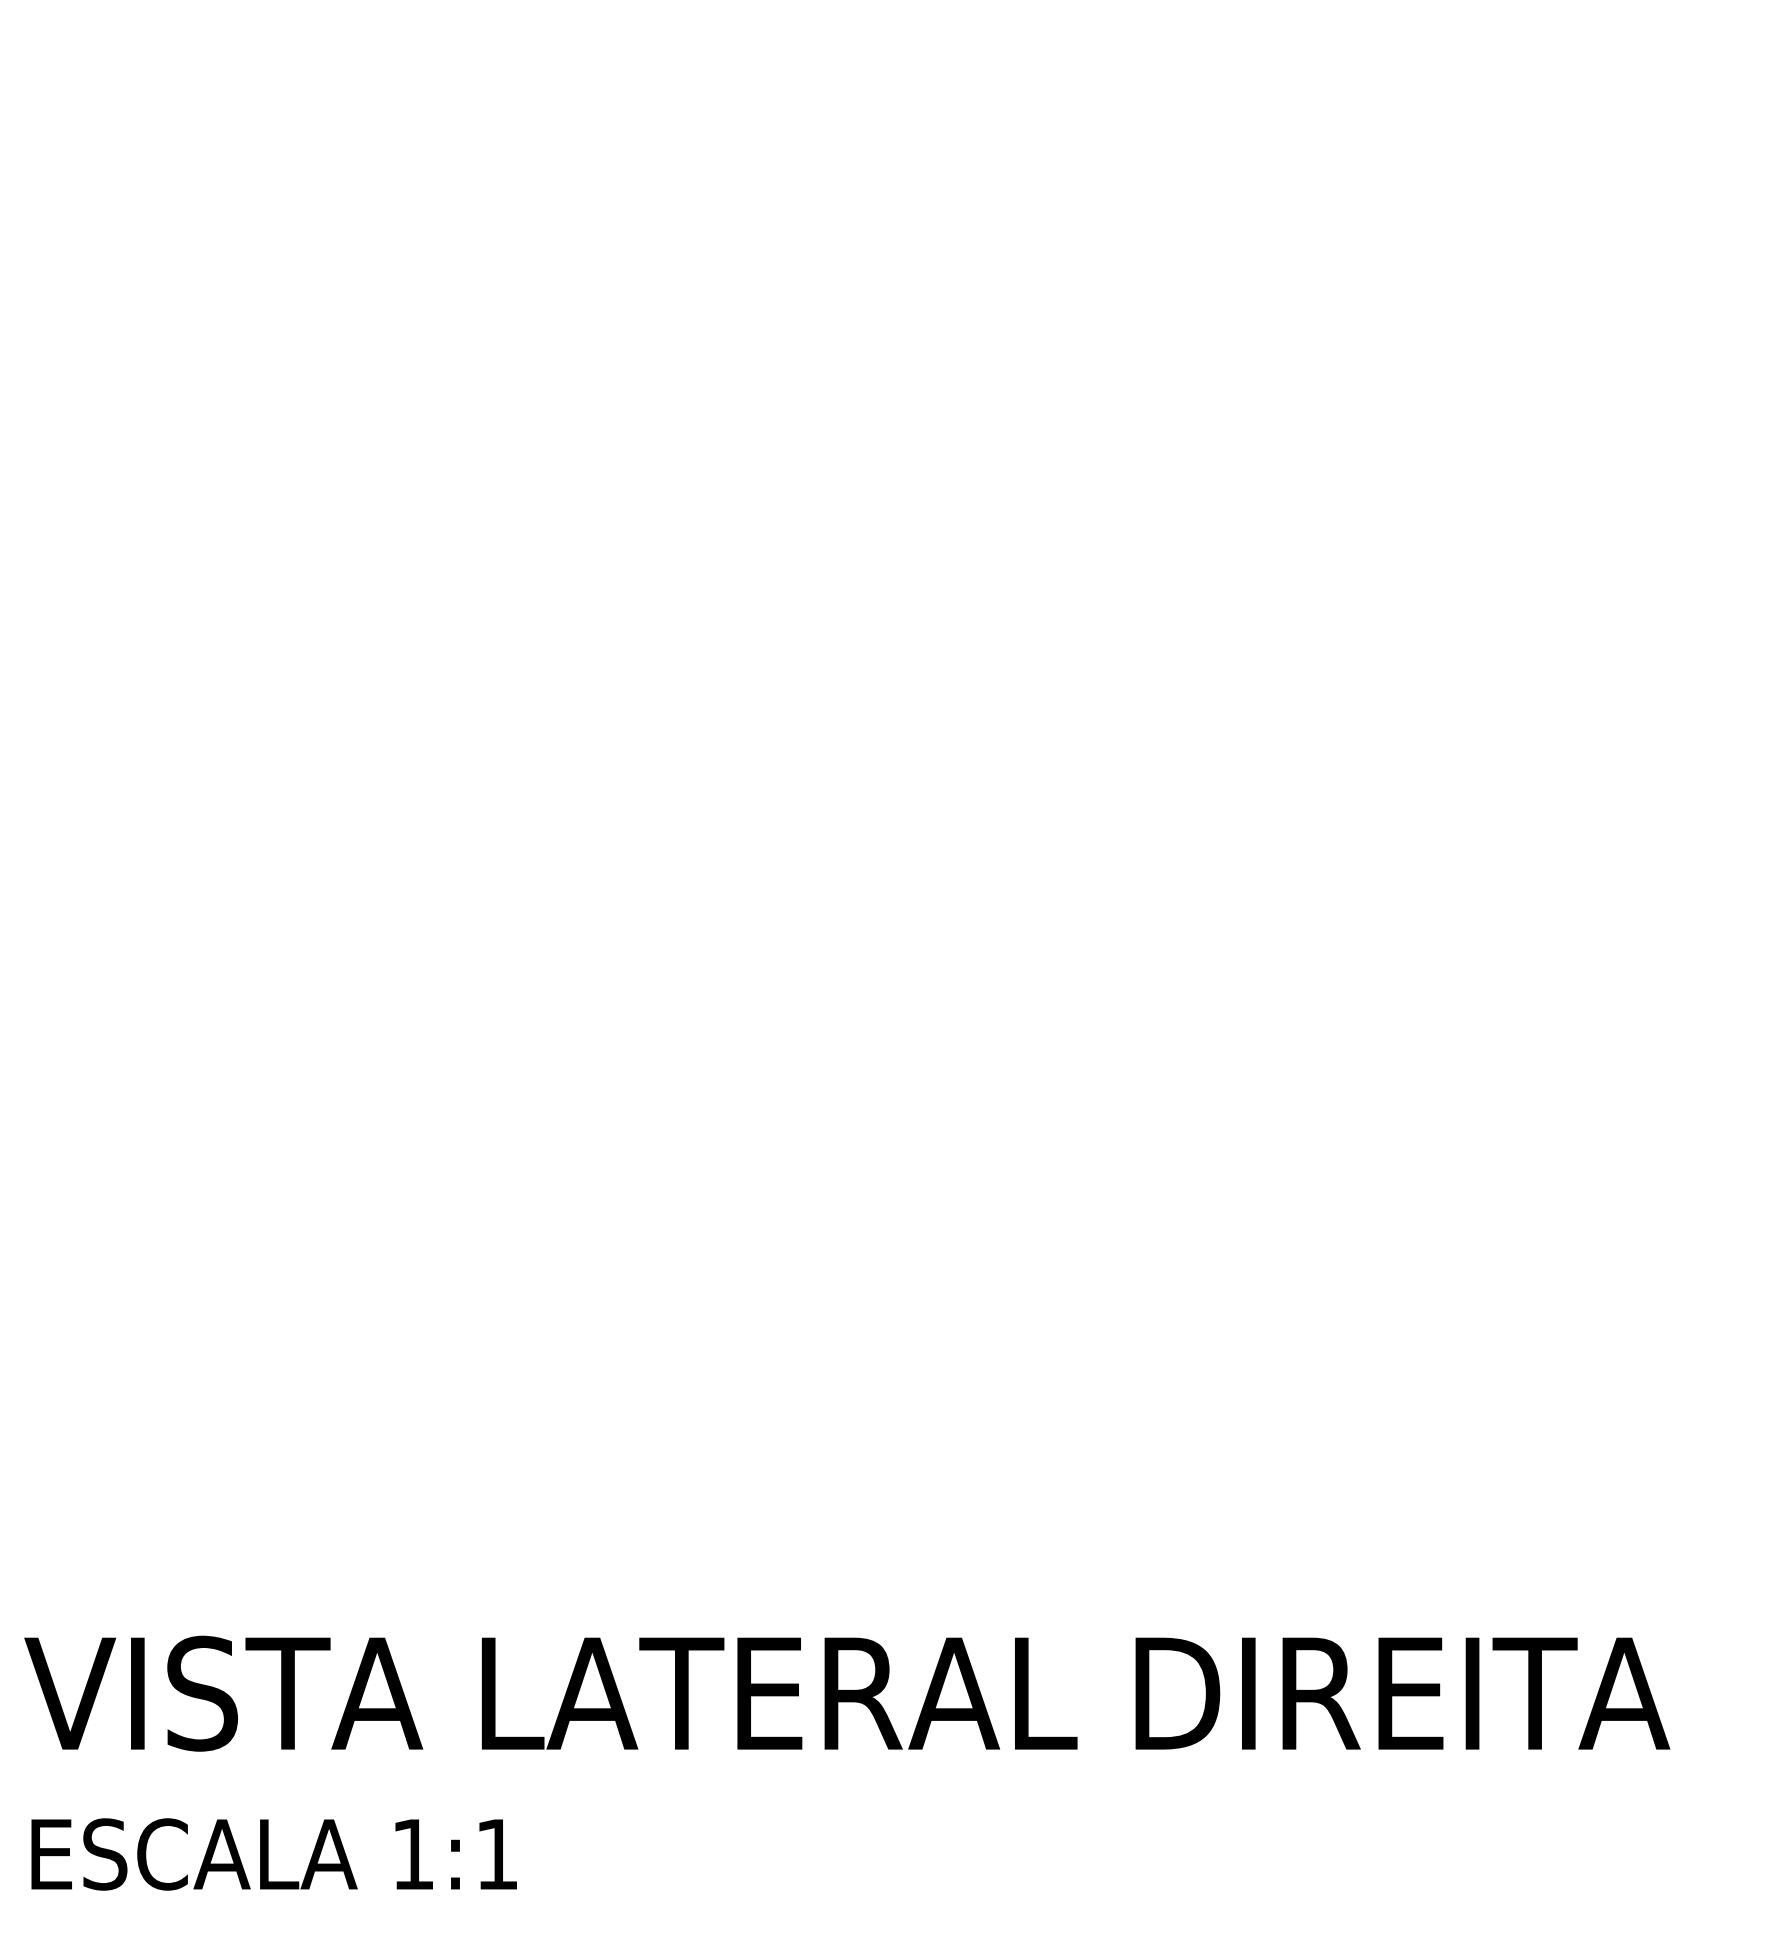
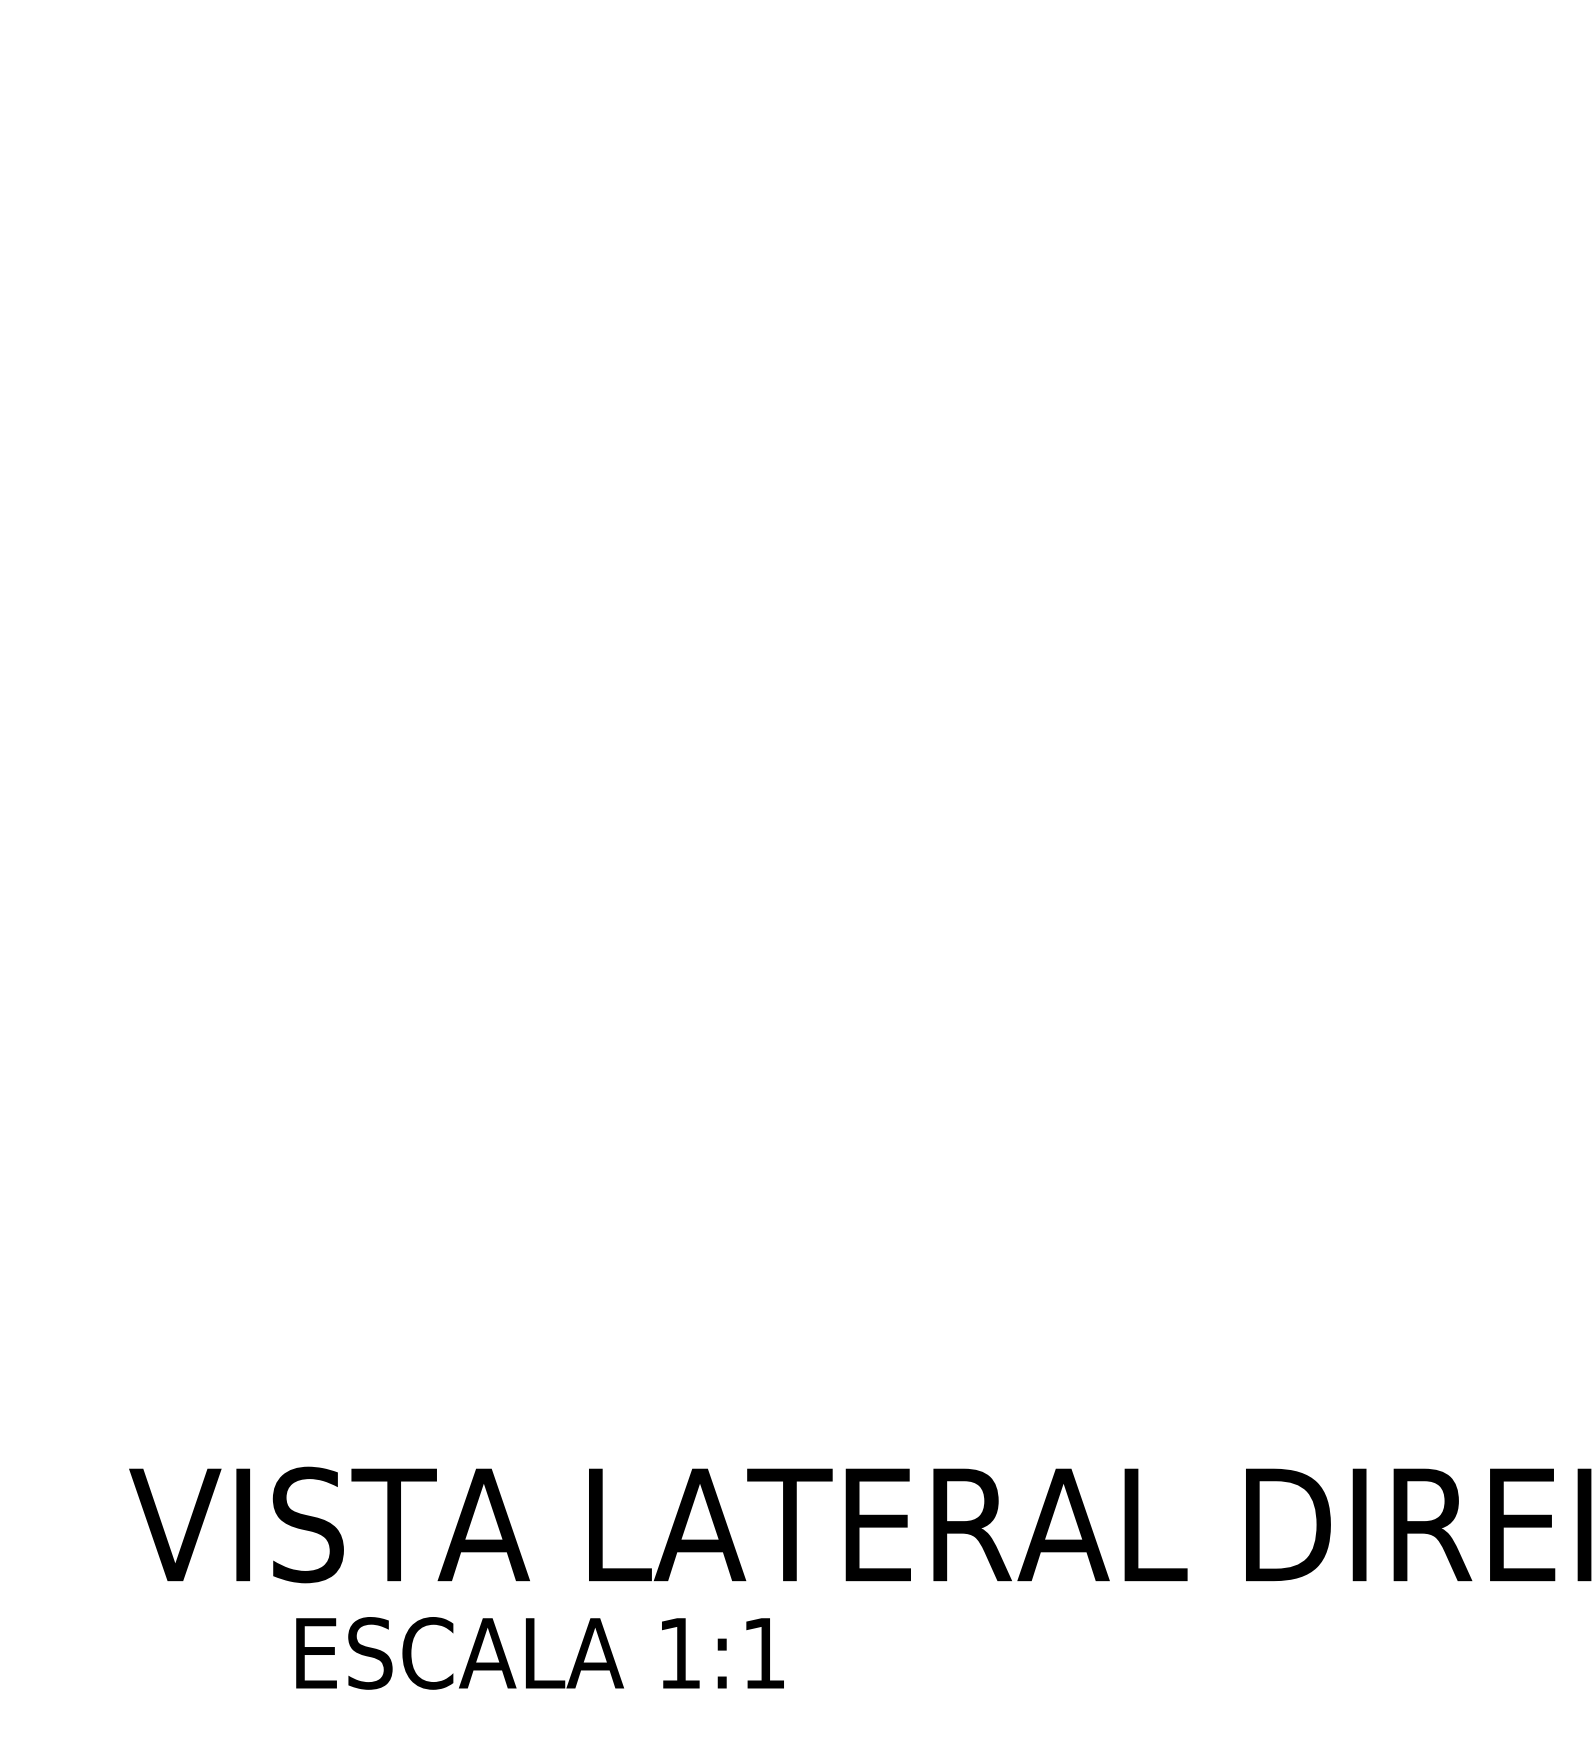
text: (273, 1854) -> (539, 1653), moved

